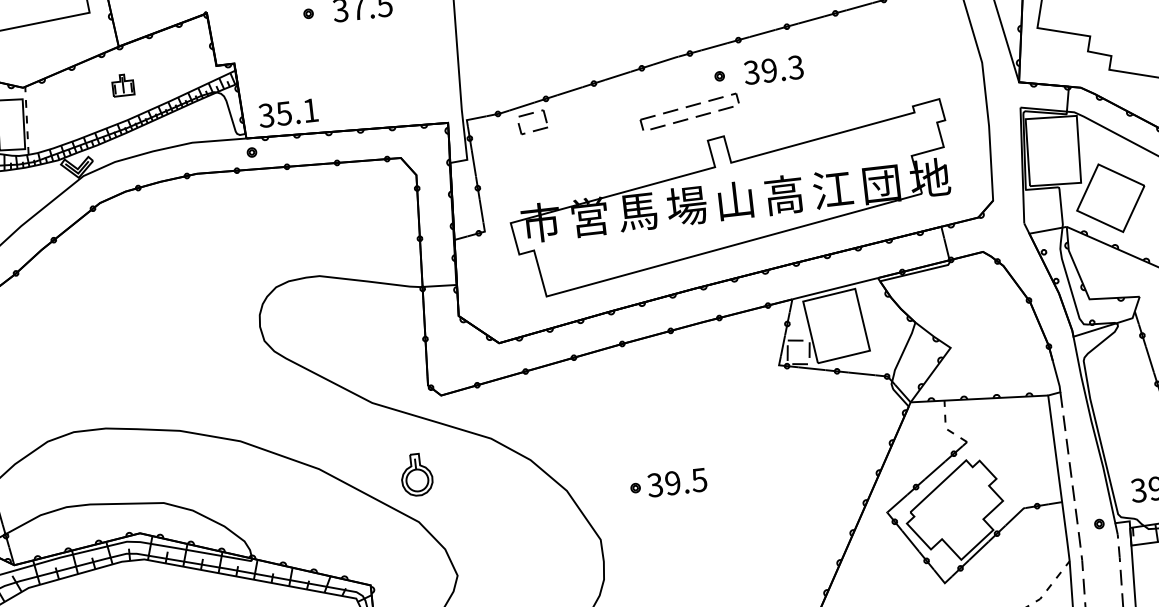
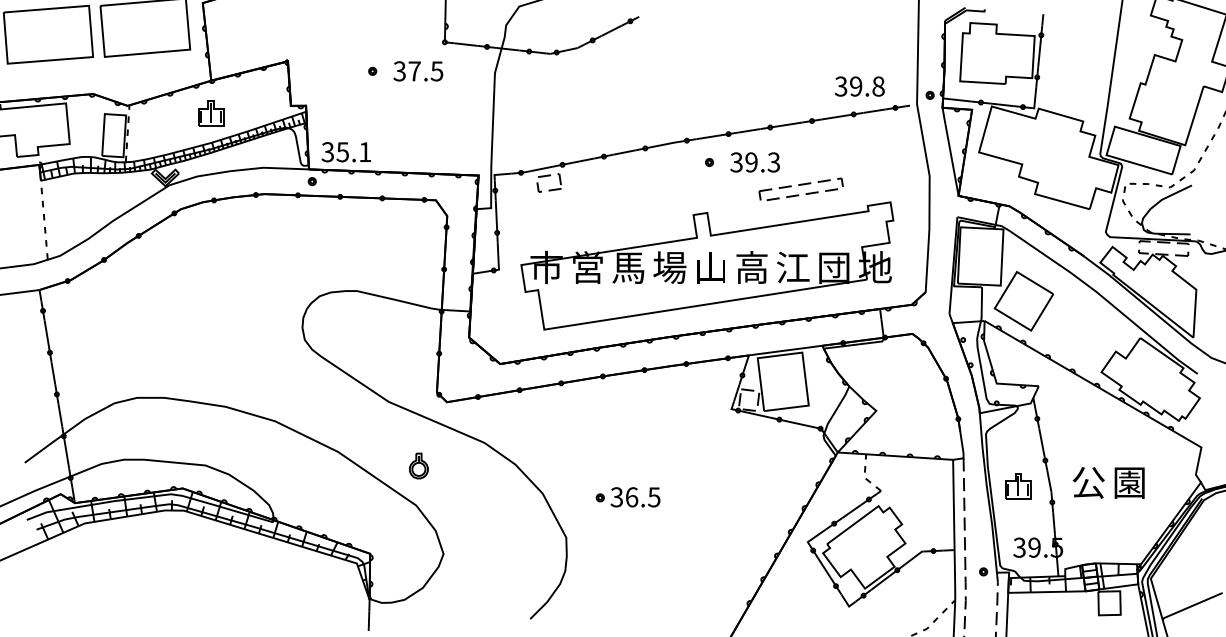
part: (123, 85) -> (211, 113), size x1.43
part: (688, 111) -> (800, 188), moved
part: (1129, 418) -> (1018, 486), added
part: (416, 474) -> (418, 465), size x0.71
text: (672, 483) -> (631, 497), 39.5 -> 36.5

